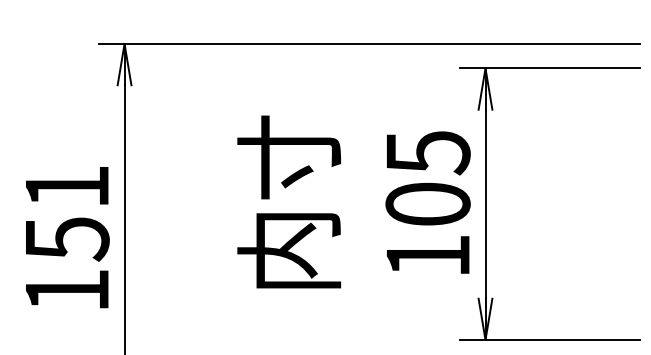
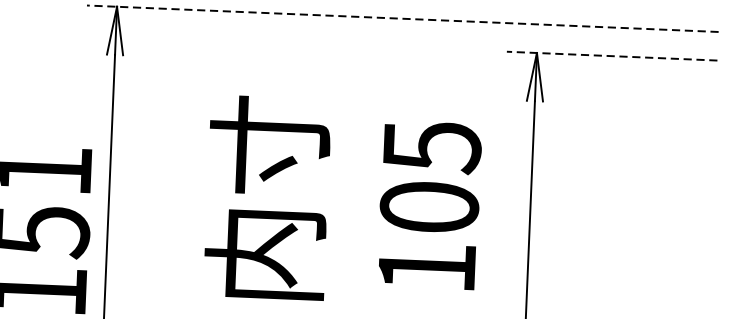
line: (369, 44) -> (402, 19), solid -> dashed
line: (549, 68) -> (611, 56), solid -> dashed
text: (353, 201) -> (342, 200), moved

